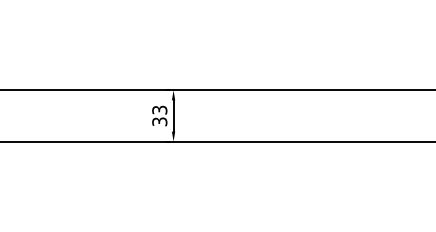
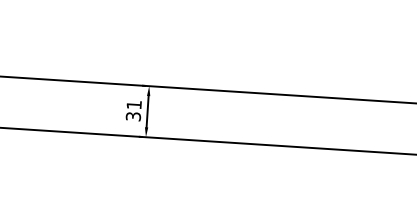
text: (159, 109) -> (133, 104), 33 -> 31

